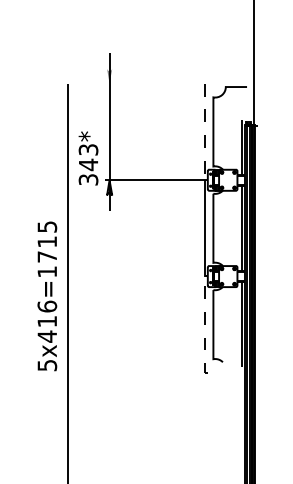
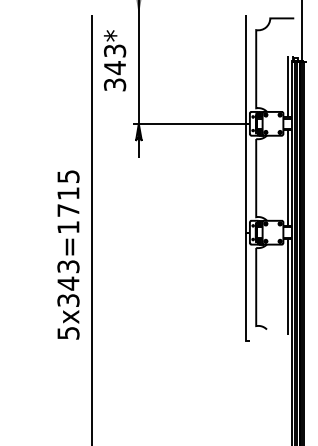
line: (204, 134) -> (246, 72), dashed -> solid
text: (88, 158) -> (115, 60), moved
text: (47, 321) -> (68, 283), 5x416=1715 -> 5x343=1715
line: (204, 327) -> (246, 290), dashed -> solid

